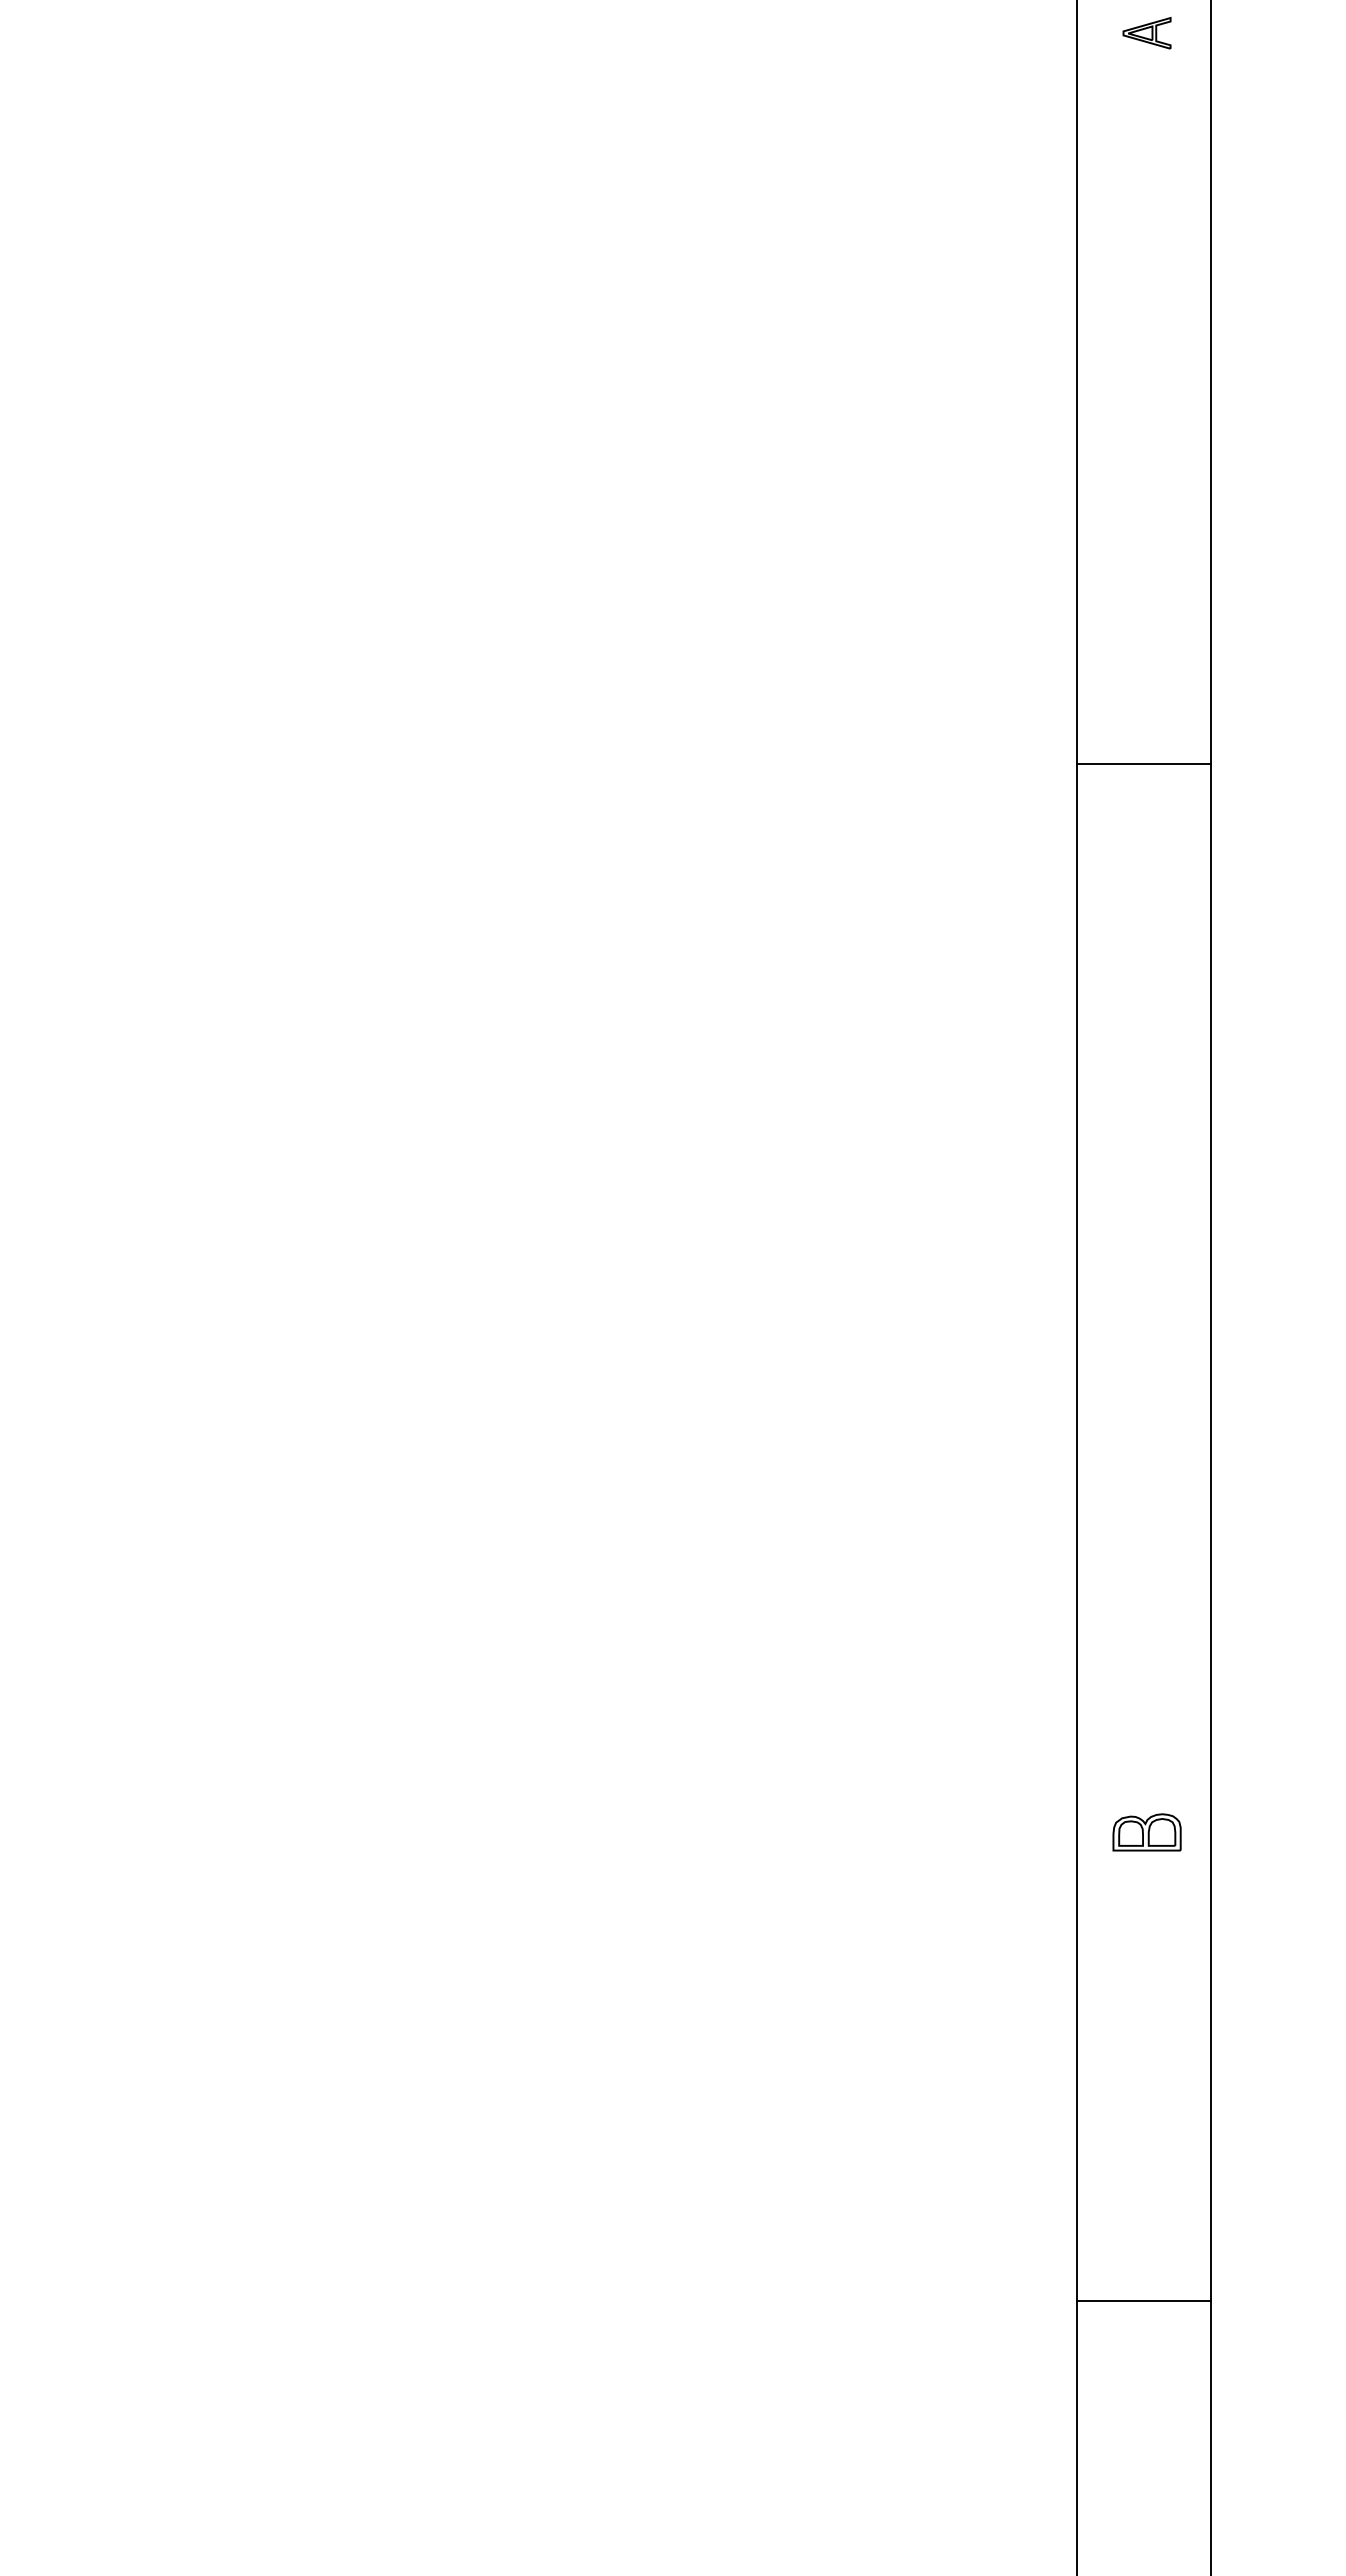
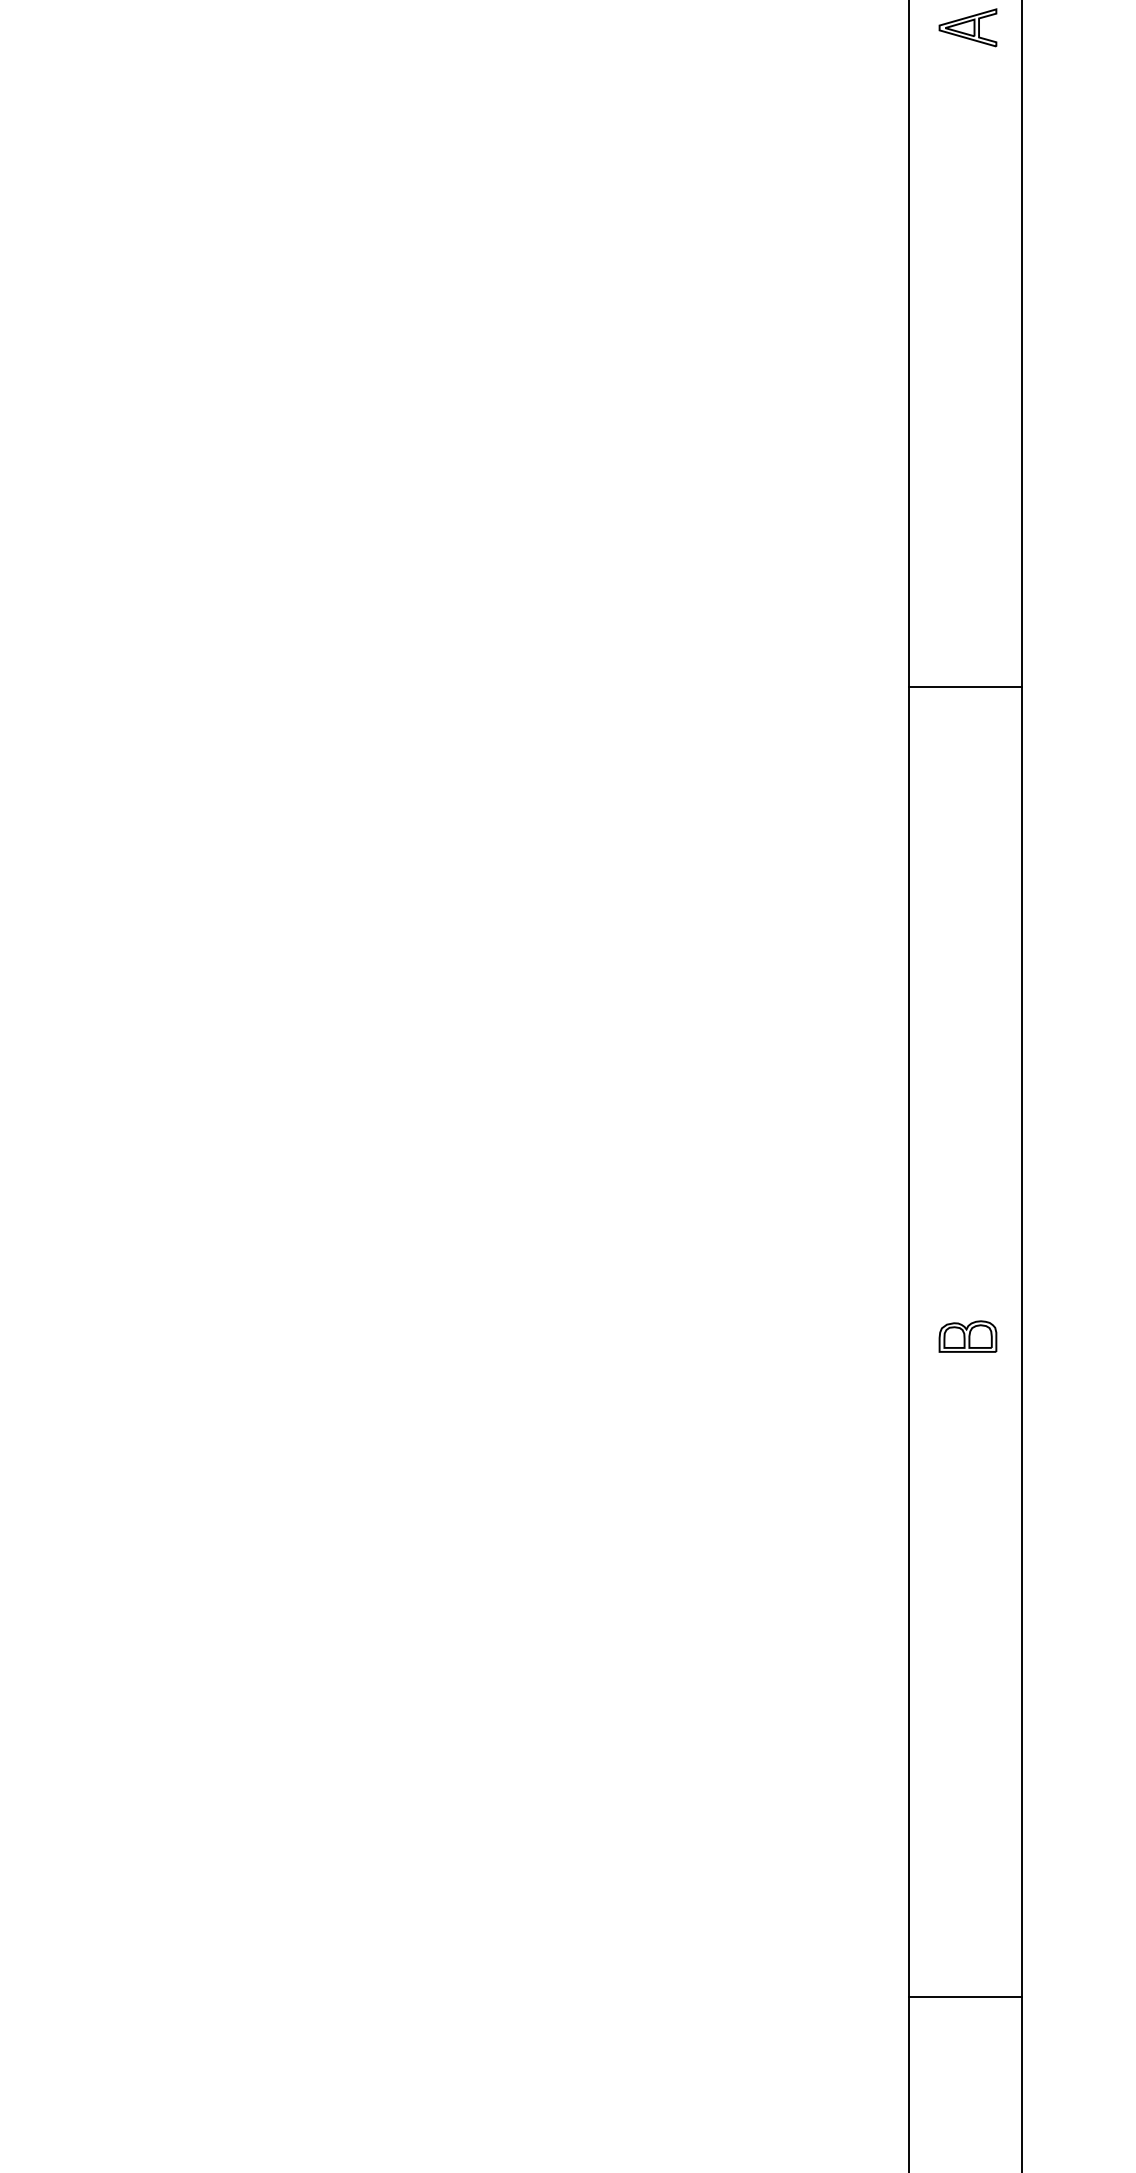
part: (1146, 33) -> (967, 28), size x1.43
line: (1143, 764) -> (964, 687), moved
part: (1146, 1832) -> (967, 1336), moved
line: (1143, 2301) -> (964, 1997), moved

